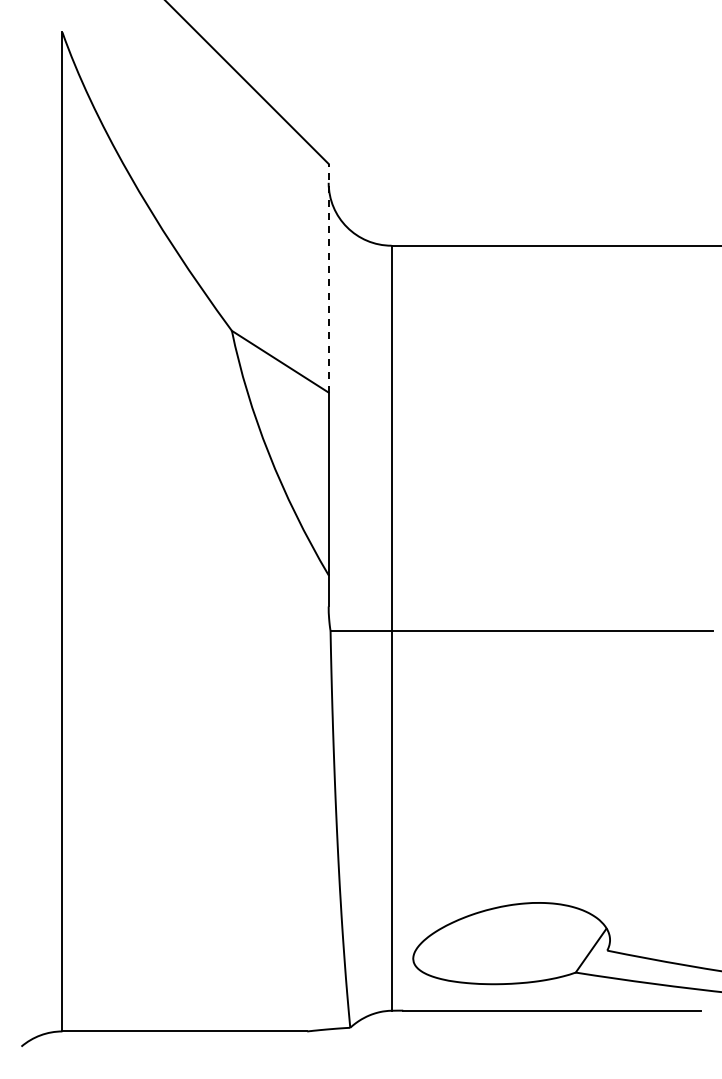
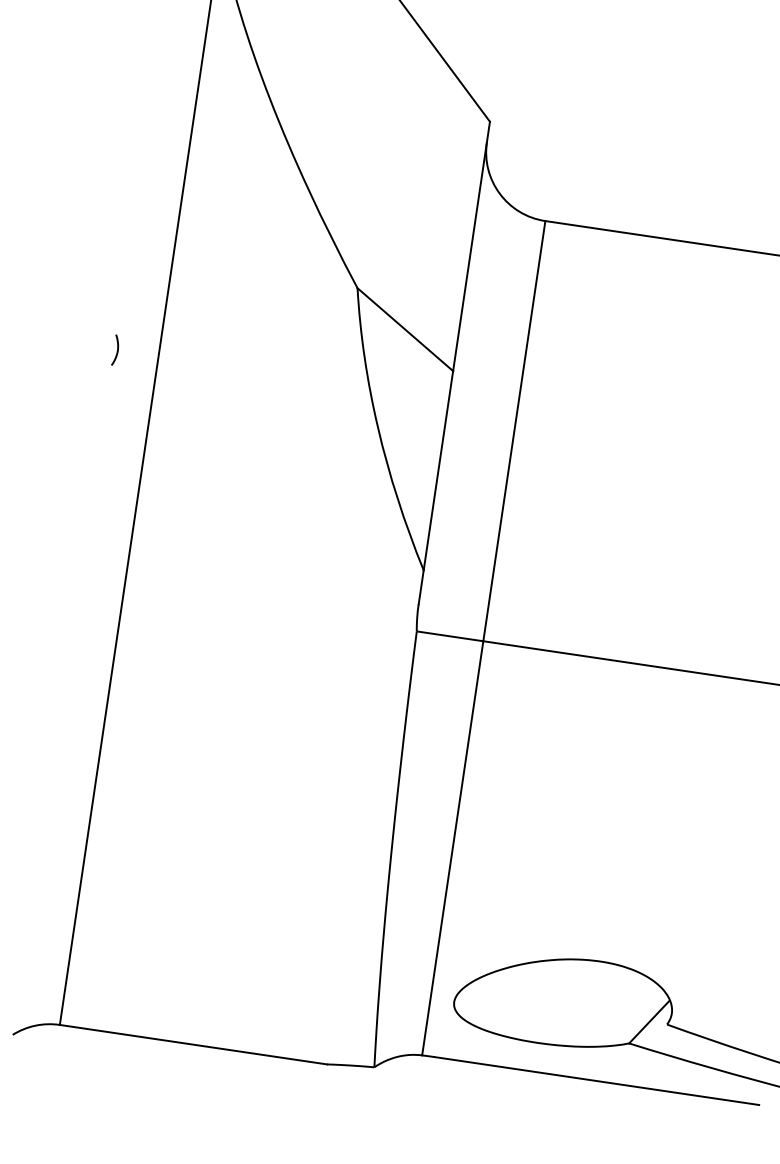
line: (328, 277) -> (471, 245), dashed -> solid
curve: (24, 418) -> (117, 350), added

